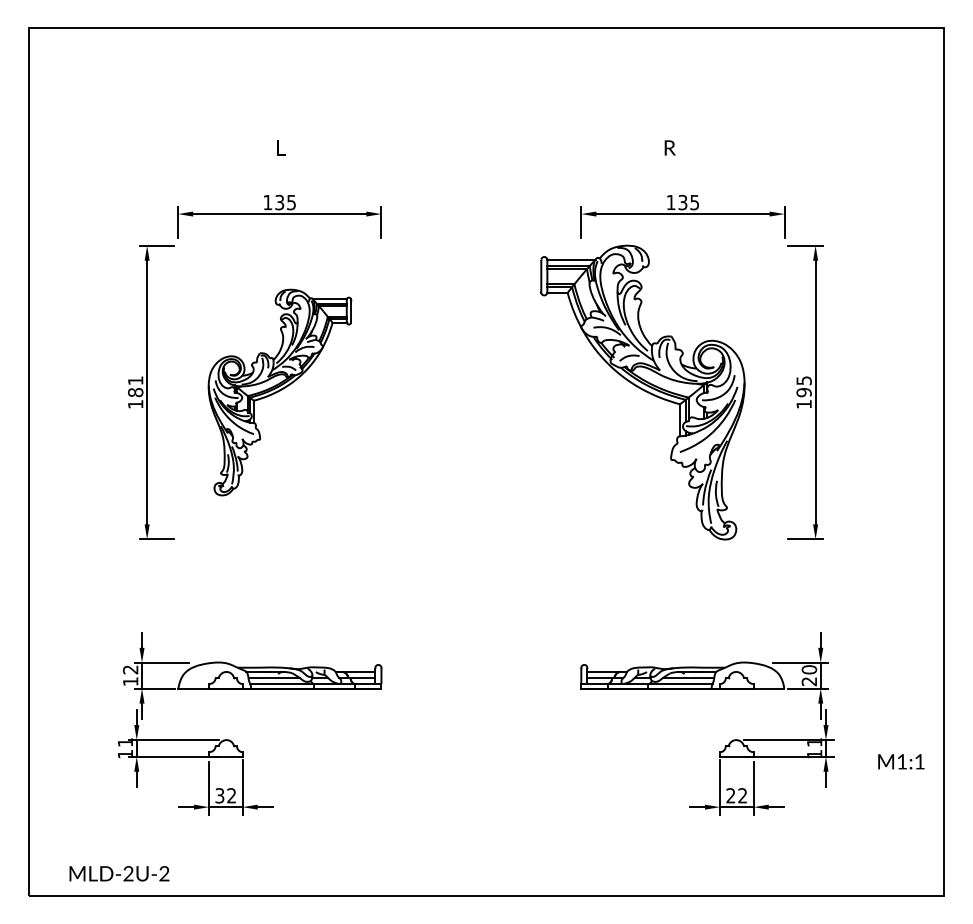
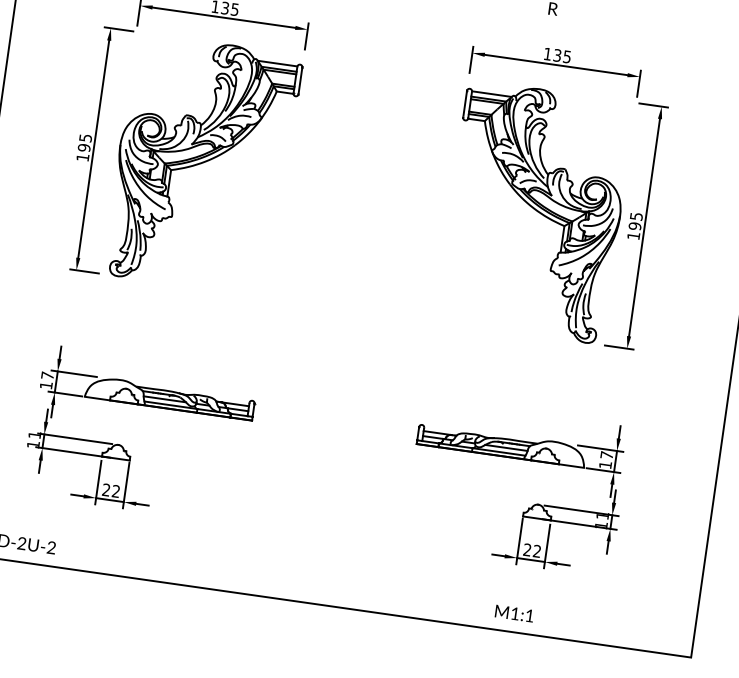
text: (135, 386) -> (84, 142), 181 -> 195
part: (279, 392) -> (202, 164), size x1.43
part: (642, 392) -> (534, 211), moved
text: (130, 669) -> (47, 375), 12 -> 17
text: (809, 675) -> (606, 460), 20 -> 17
text: (901, 761) -> (514, 613), moved
text: (219, 795) -> (106, 489), 32 -> 22

